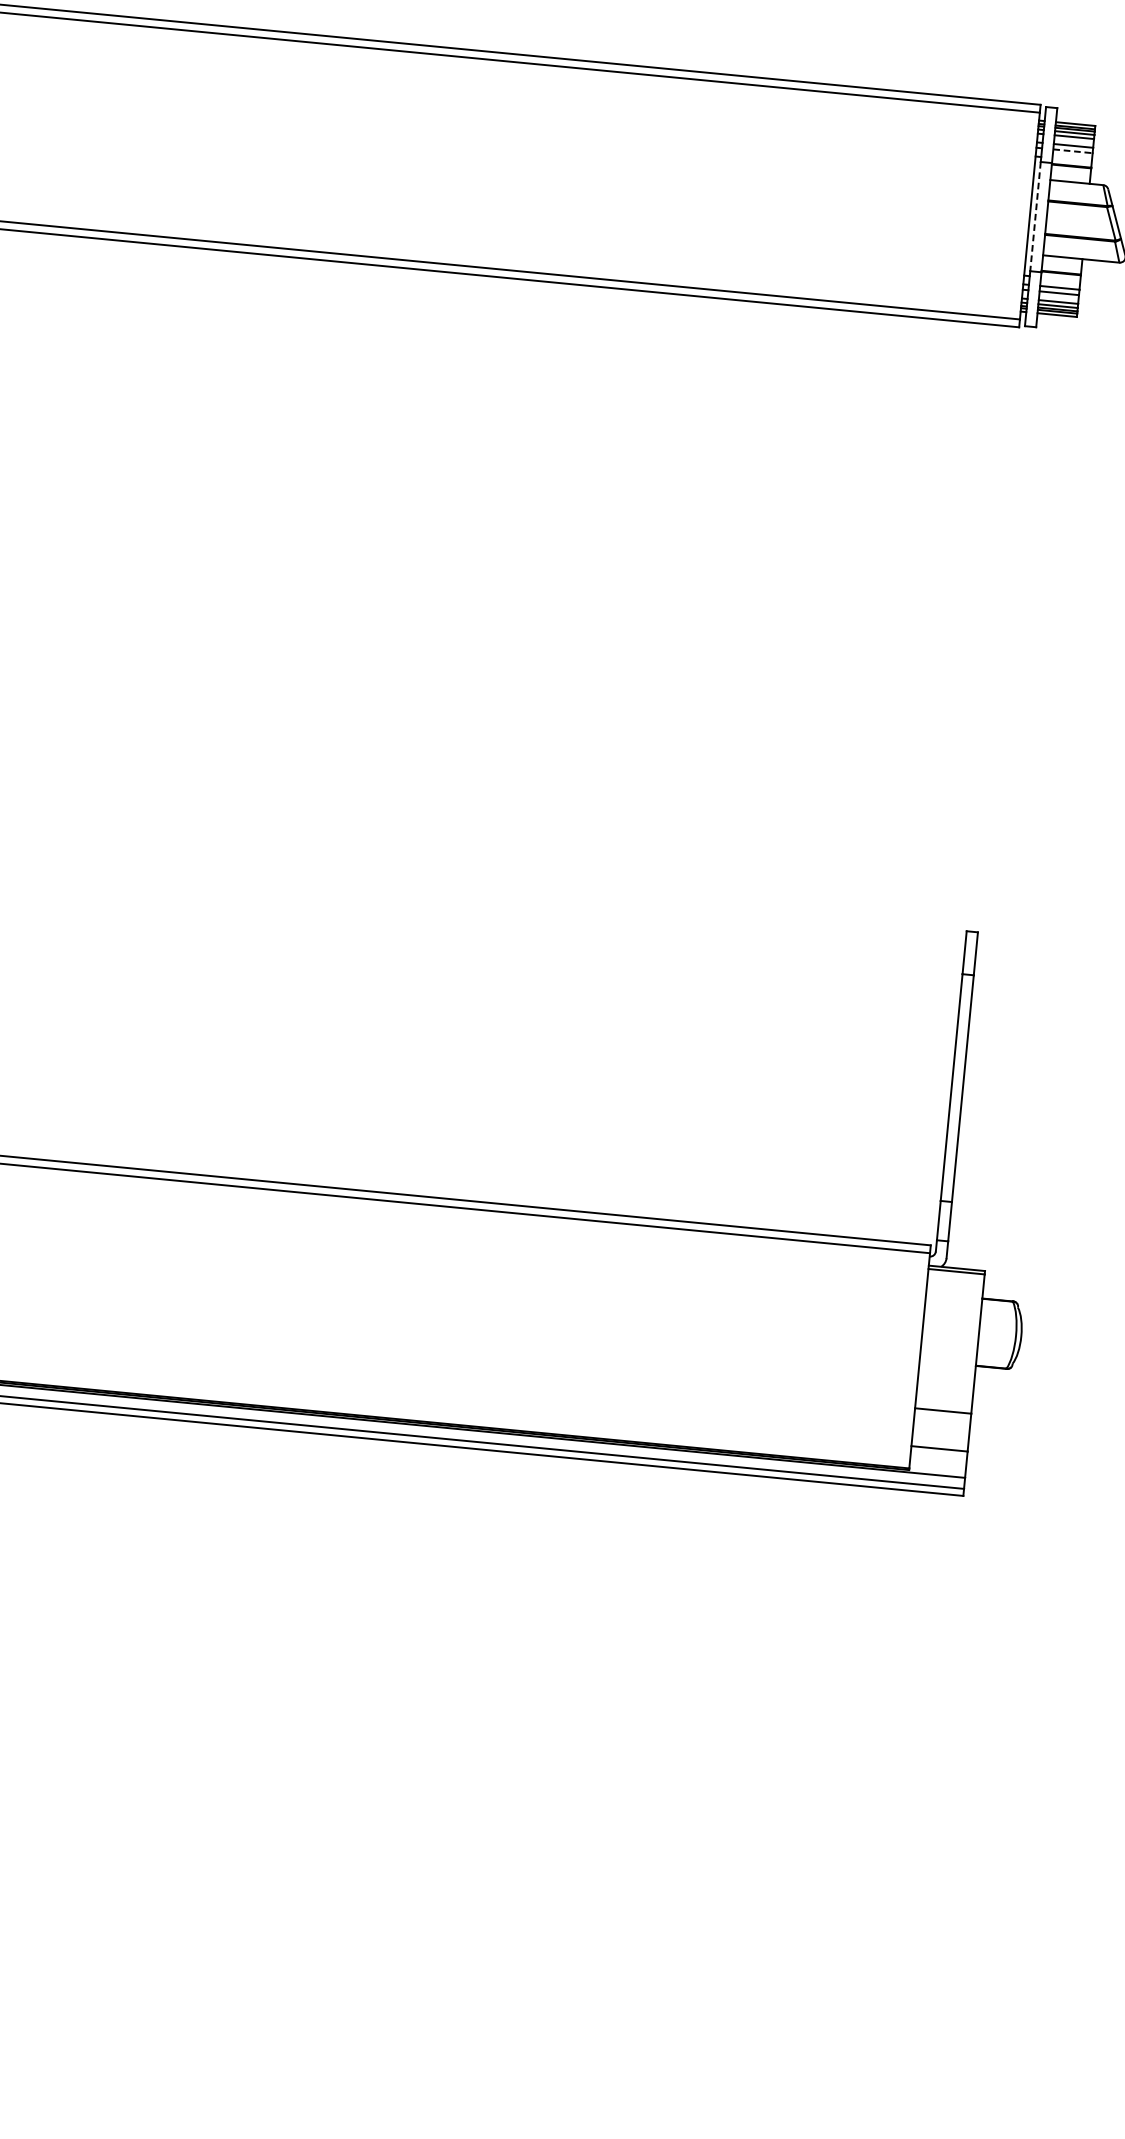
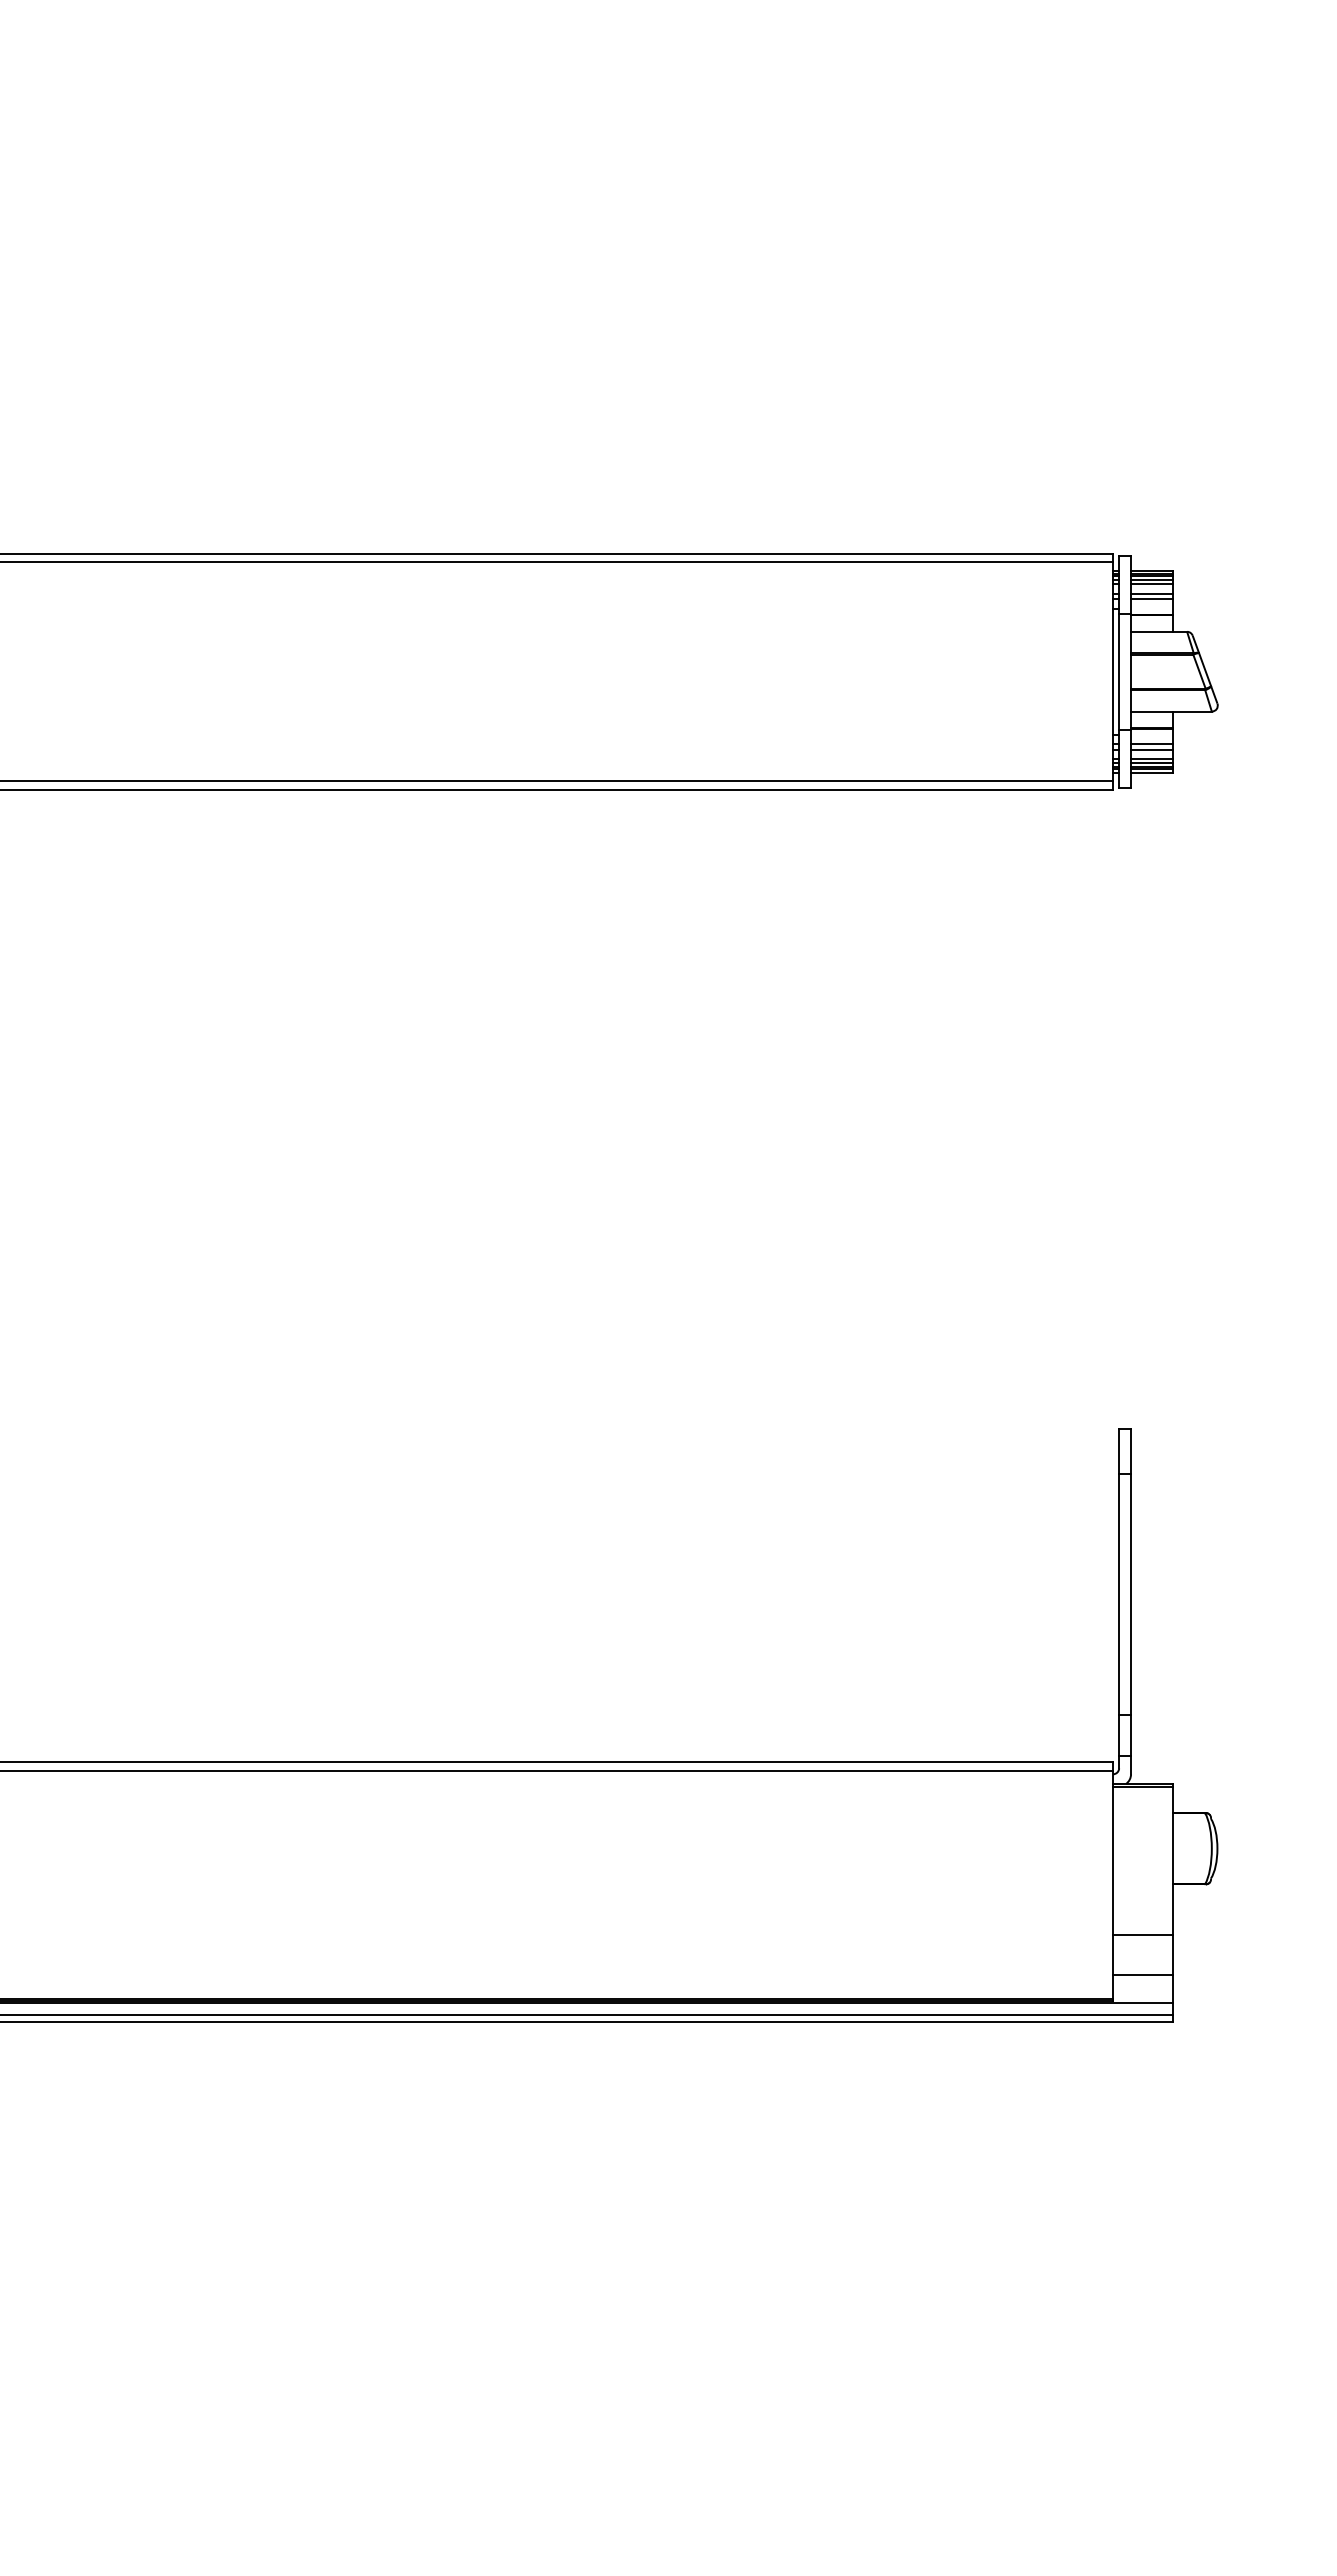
line: (1072, 151) -> (1151, 599), dashed -> solid
line: (1035, 216) -> (1119, 671), dashed -> solid

